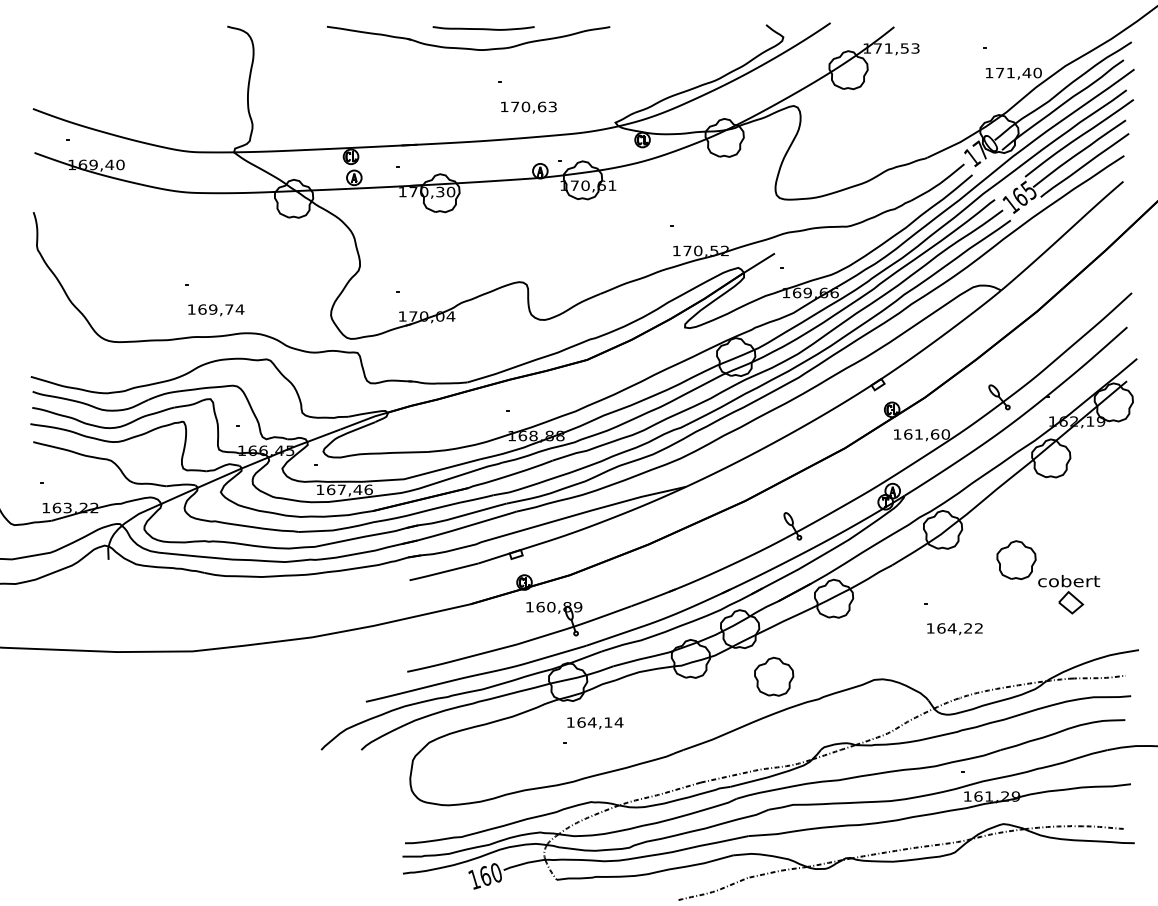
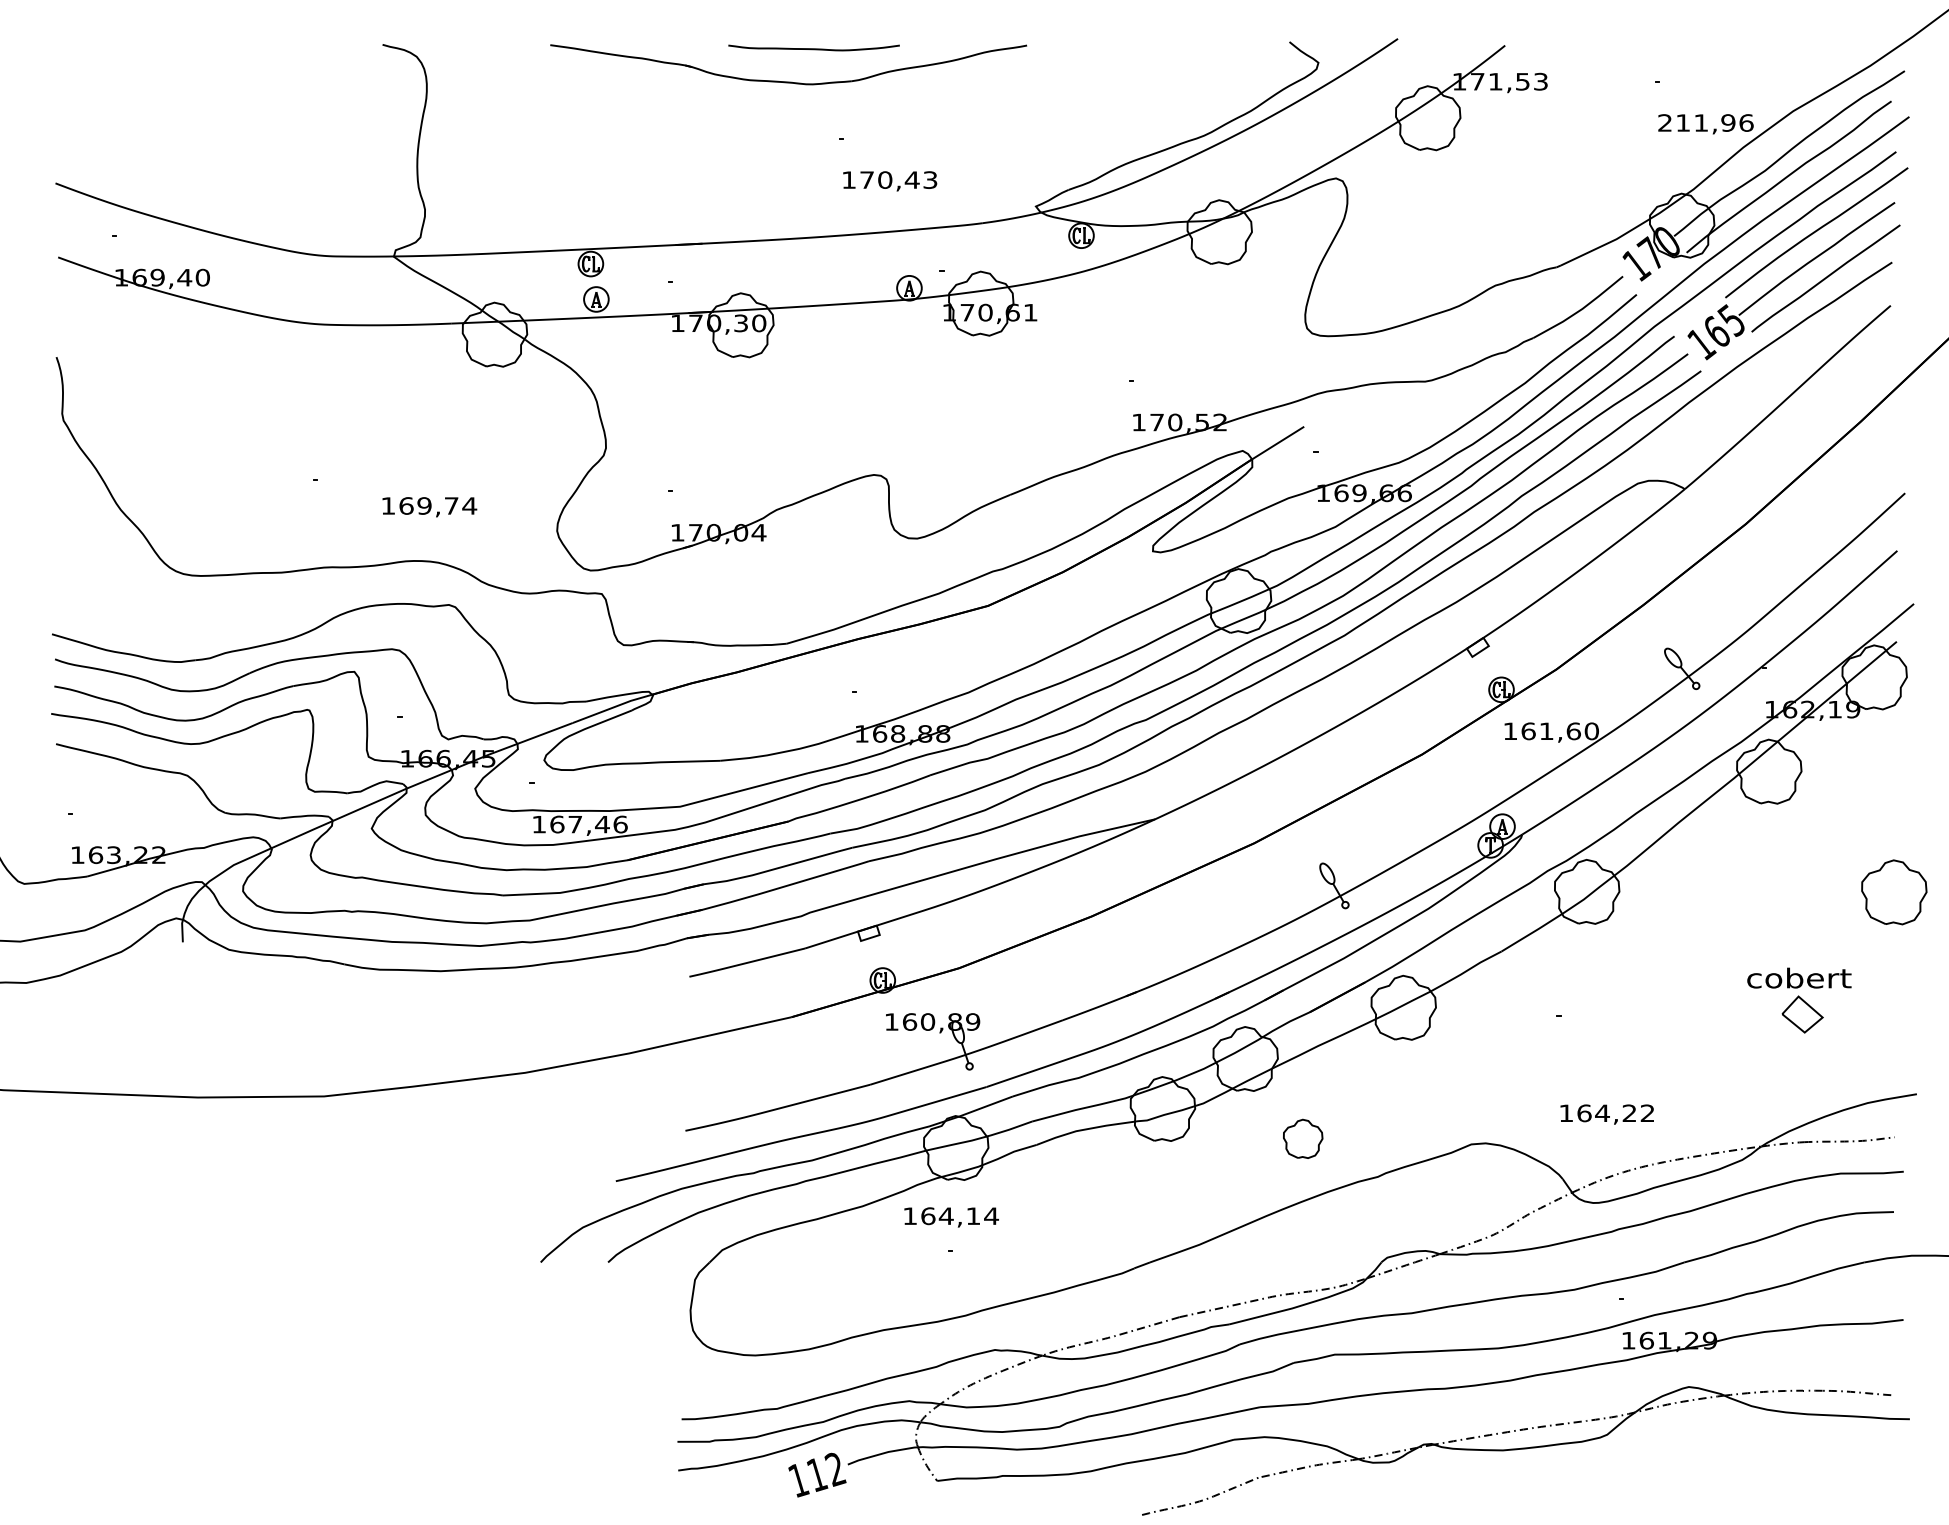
text: (1013, 72) -> (1705, 122), 171,40 -> 211,96
text: (541, 106) -> (911, 179), 170,63 -> 170,43
text: (216, 310) -> (430, 507), moved
part: (1016, 560) -> (1894, 892), moved
text: (954, 629) -> (1606, 1115), moved
part: (774, 676) -> (1303, 1138), size x0.6
text: (595, 723) -> (951, 1217), moved
text: (490, 874) -> (825, 1471), 160 -> 112

